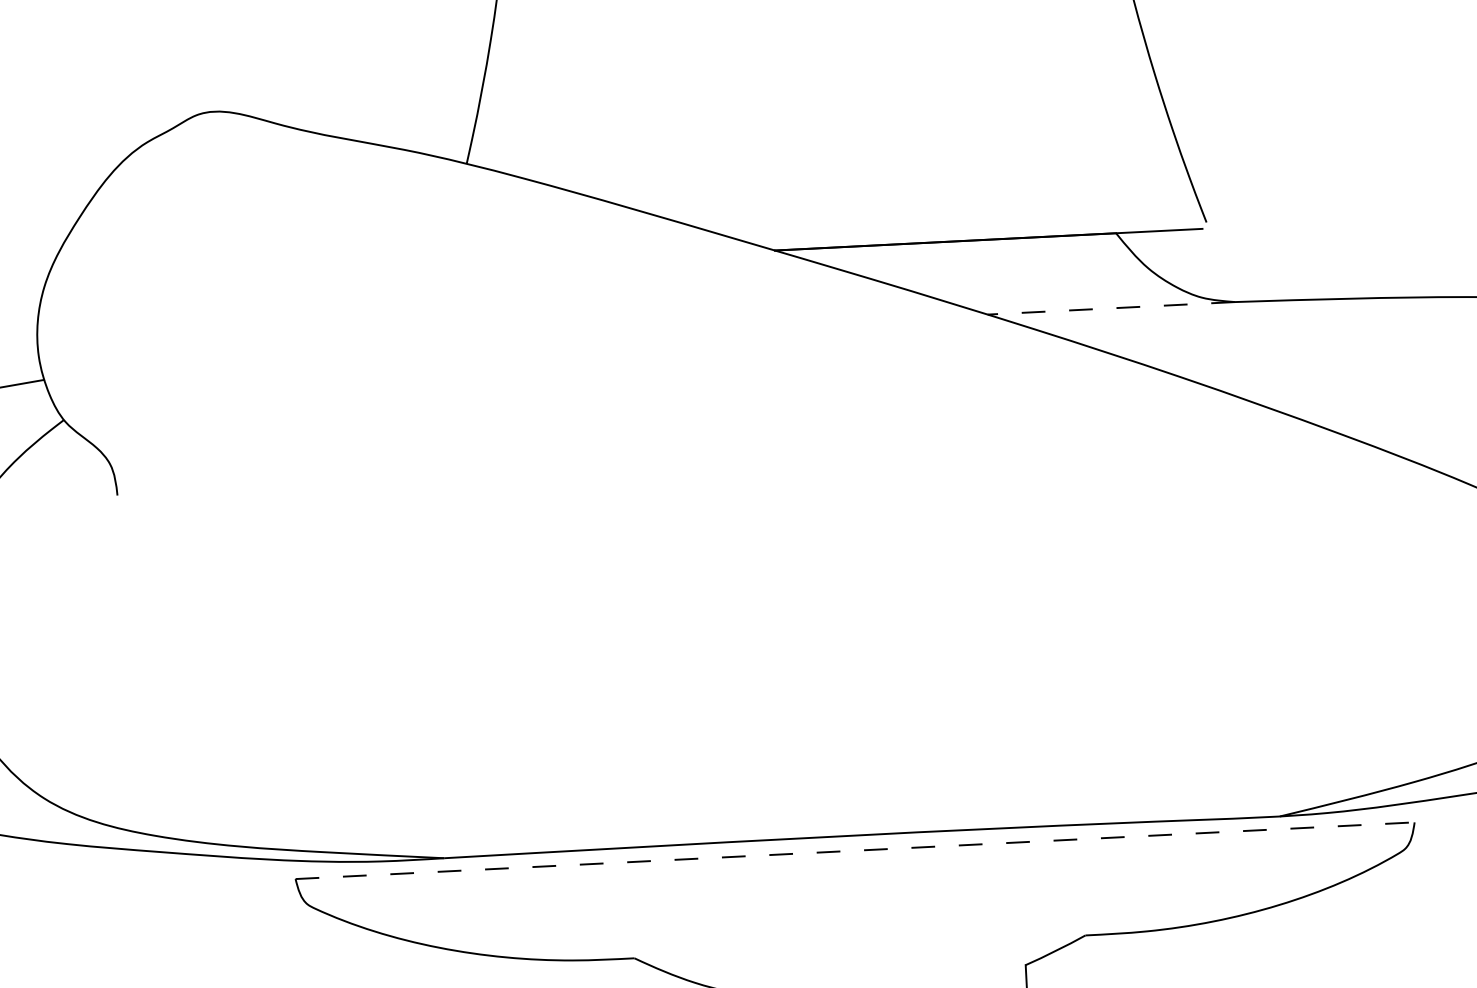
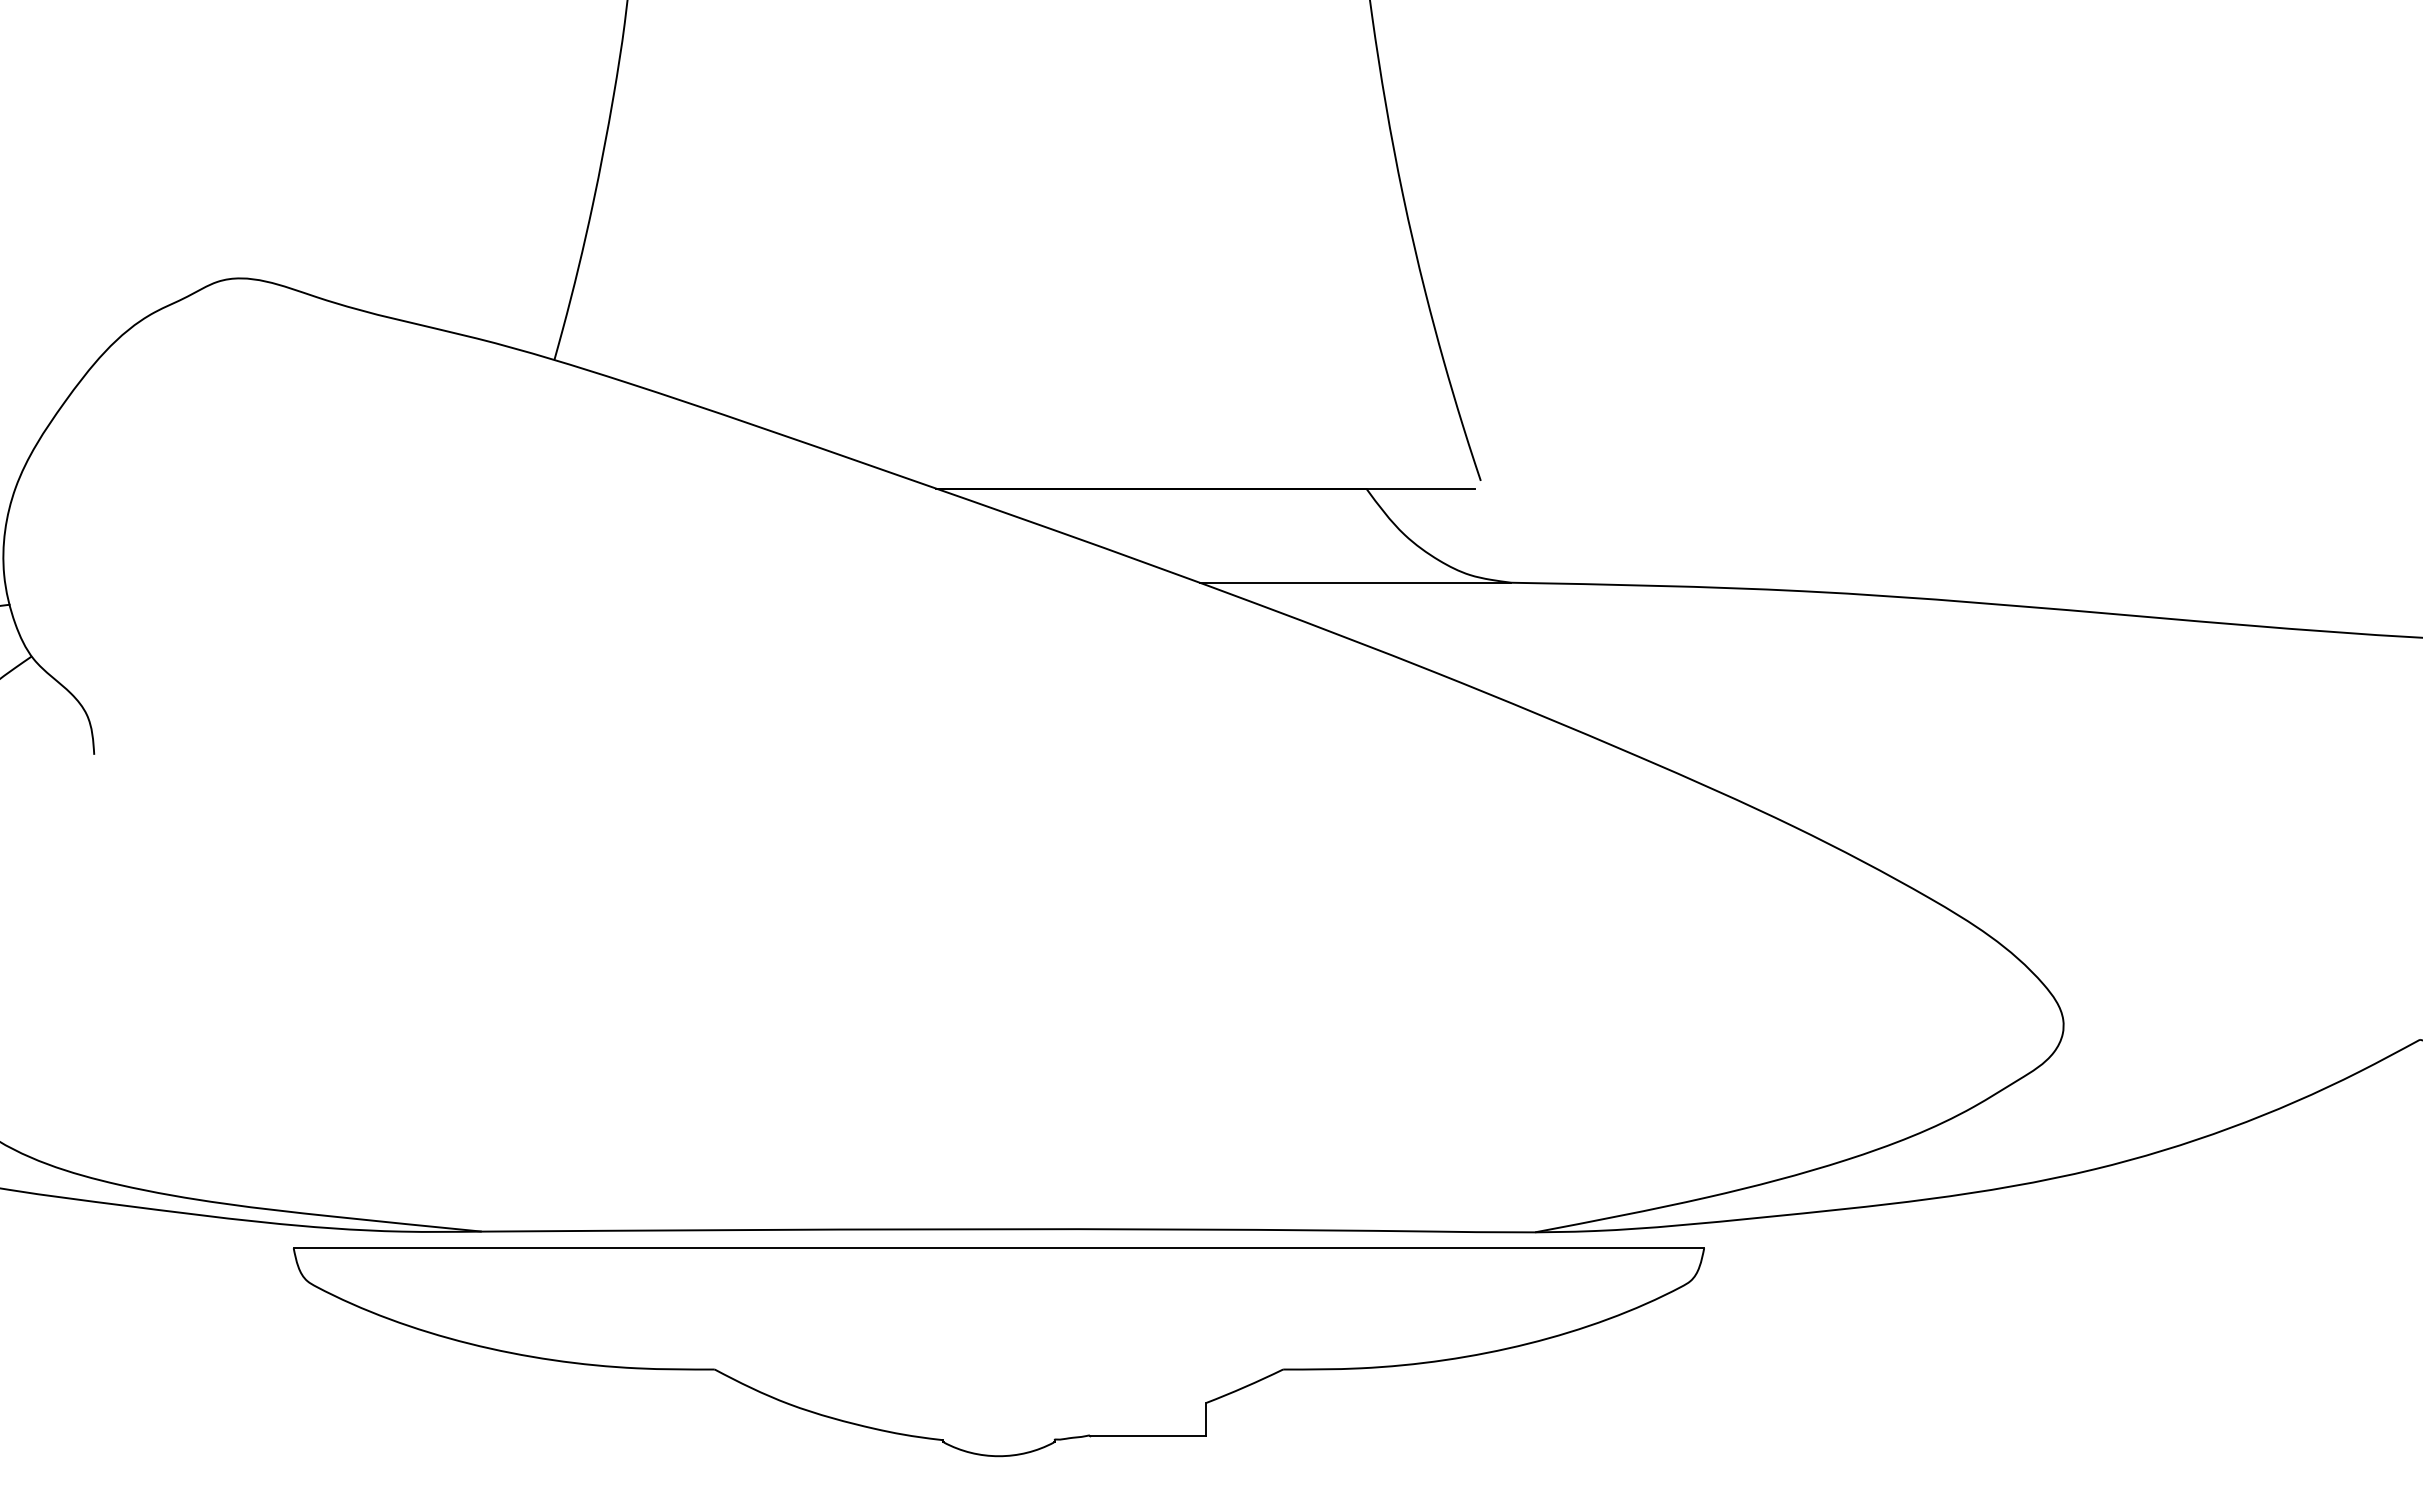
line: (1111, 308) -> (1355, 582), dashed -> solid
line: (855, 850) -> (999, 1248), dashed -> solid

